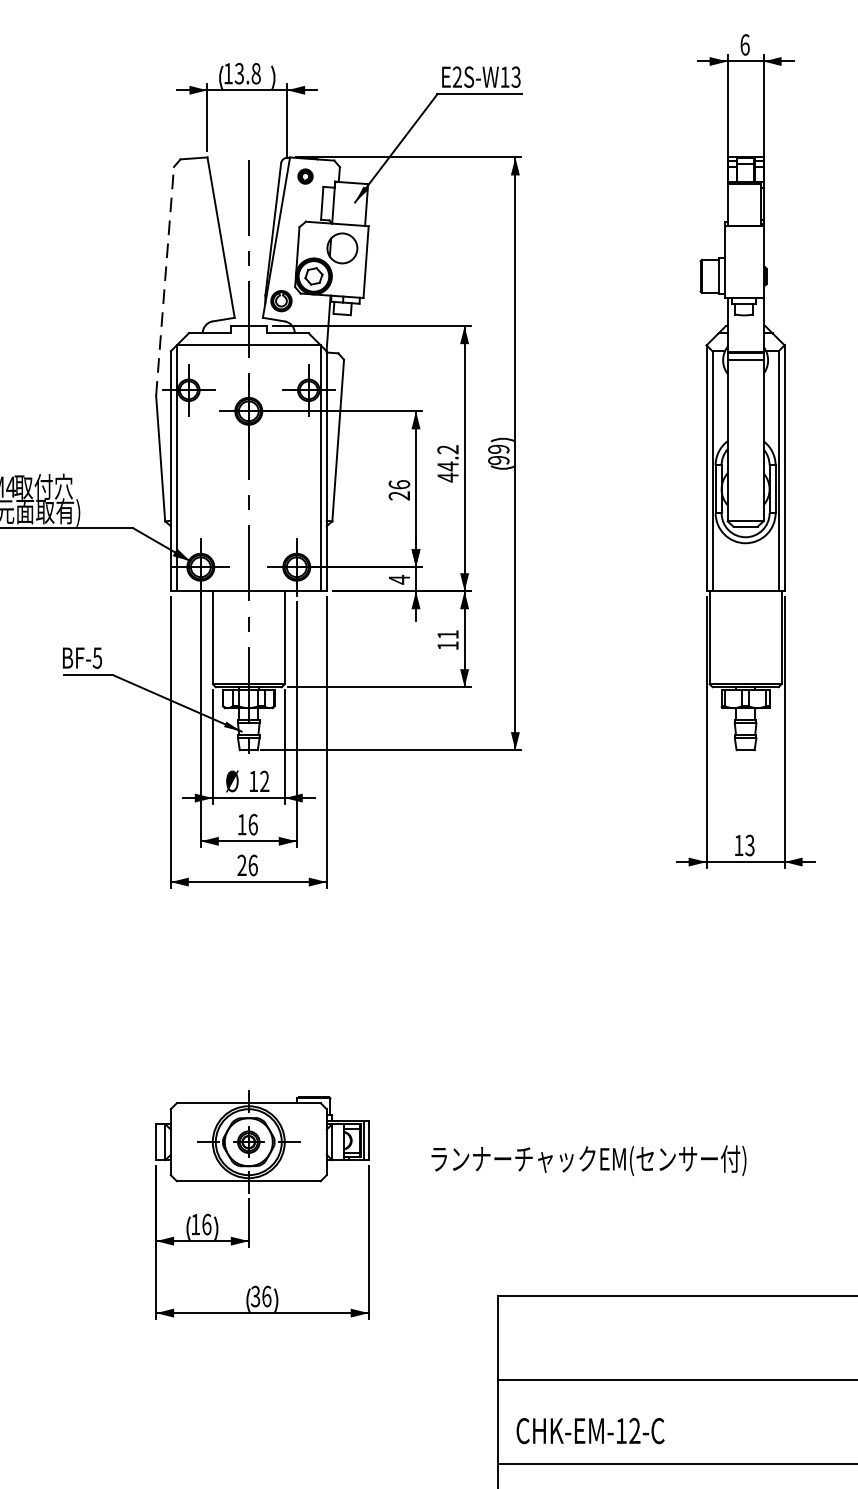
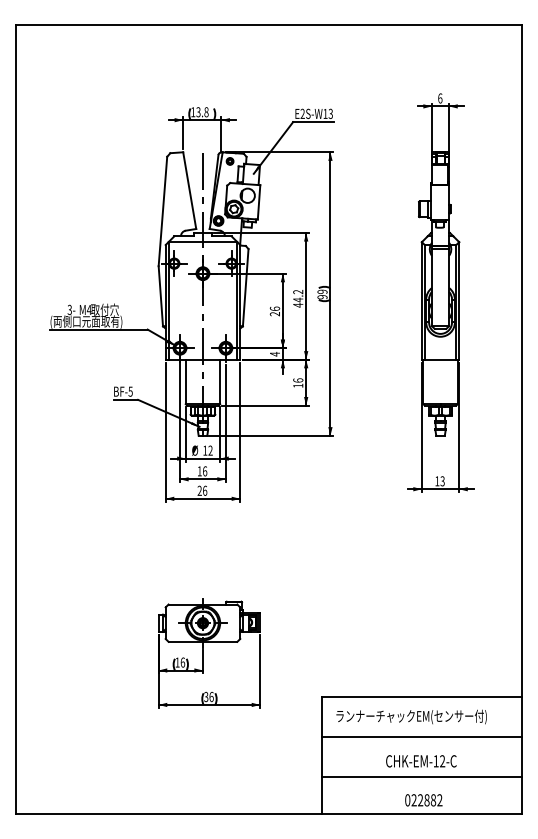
line: (164, 281) -> (162, 211), dashed -> solid
text: (448, 634) -> (298, 380), 11 -> 16
text: (588, 1159) -> (411, 716), moved
text: (590, 1431) -> (421, 761), moved

